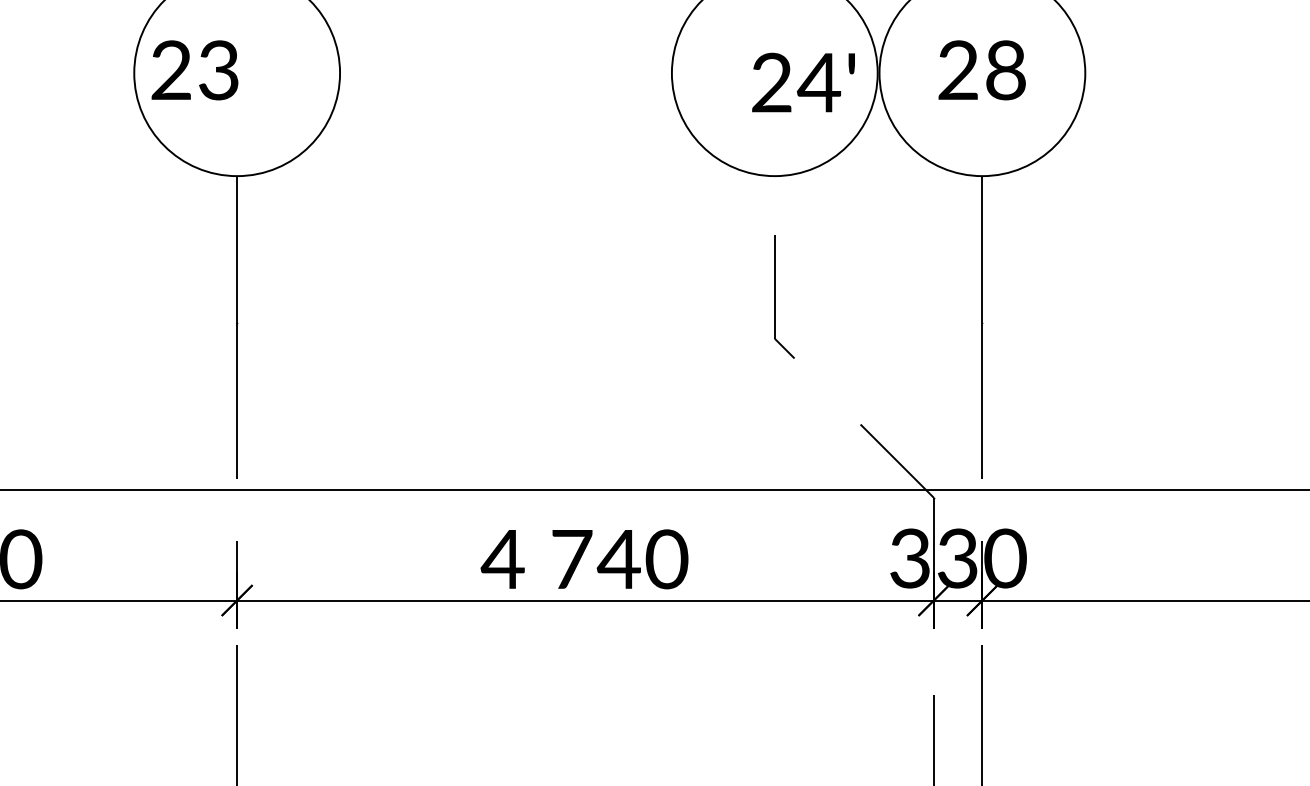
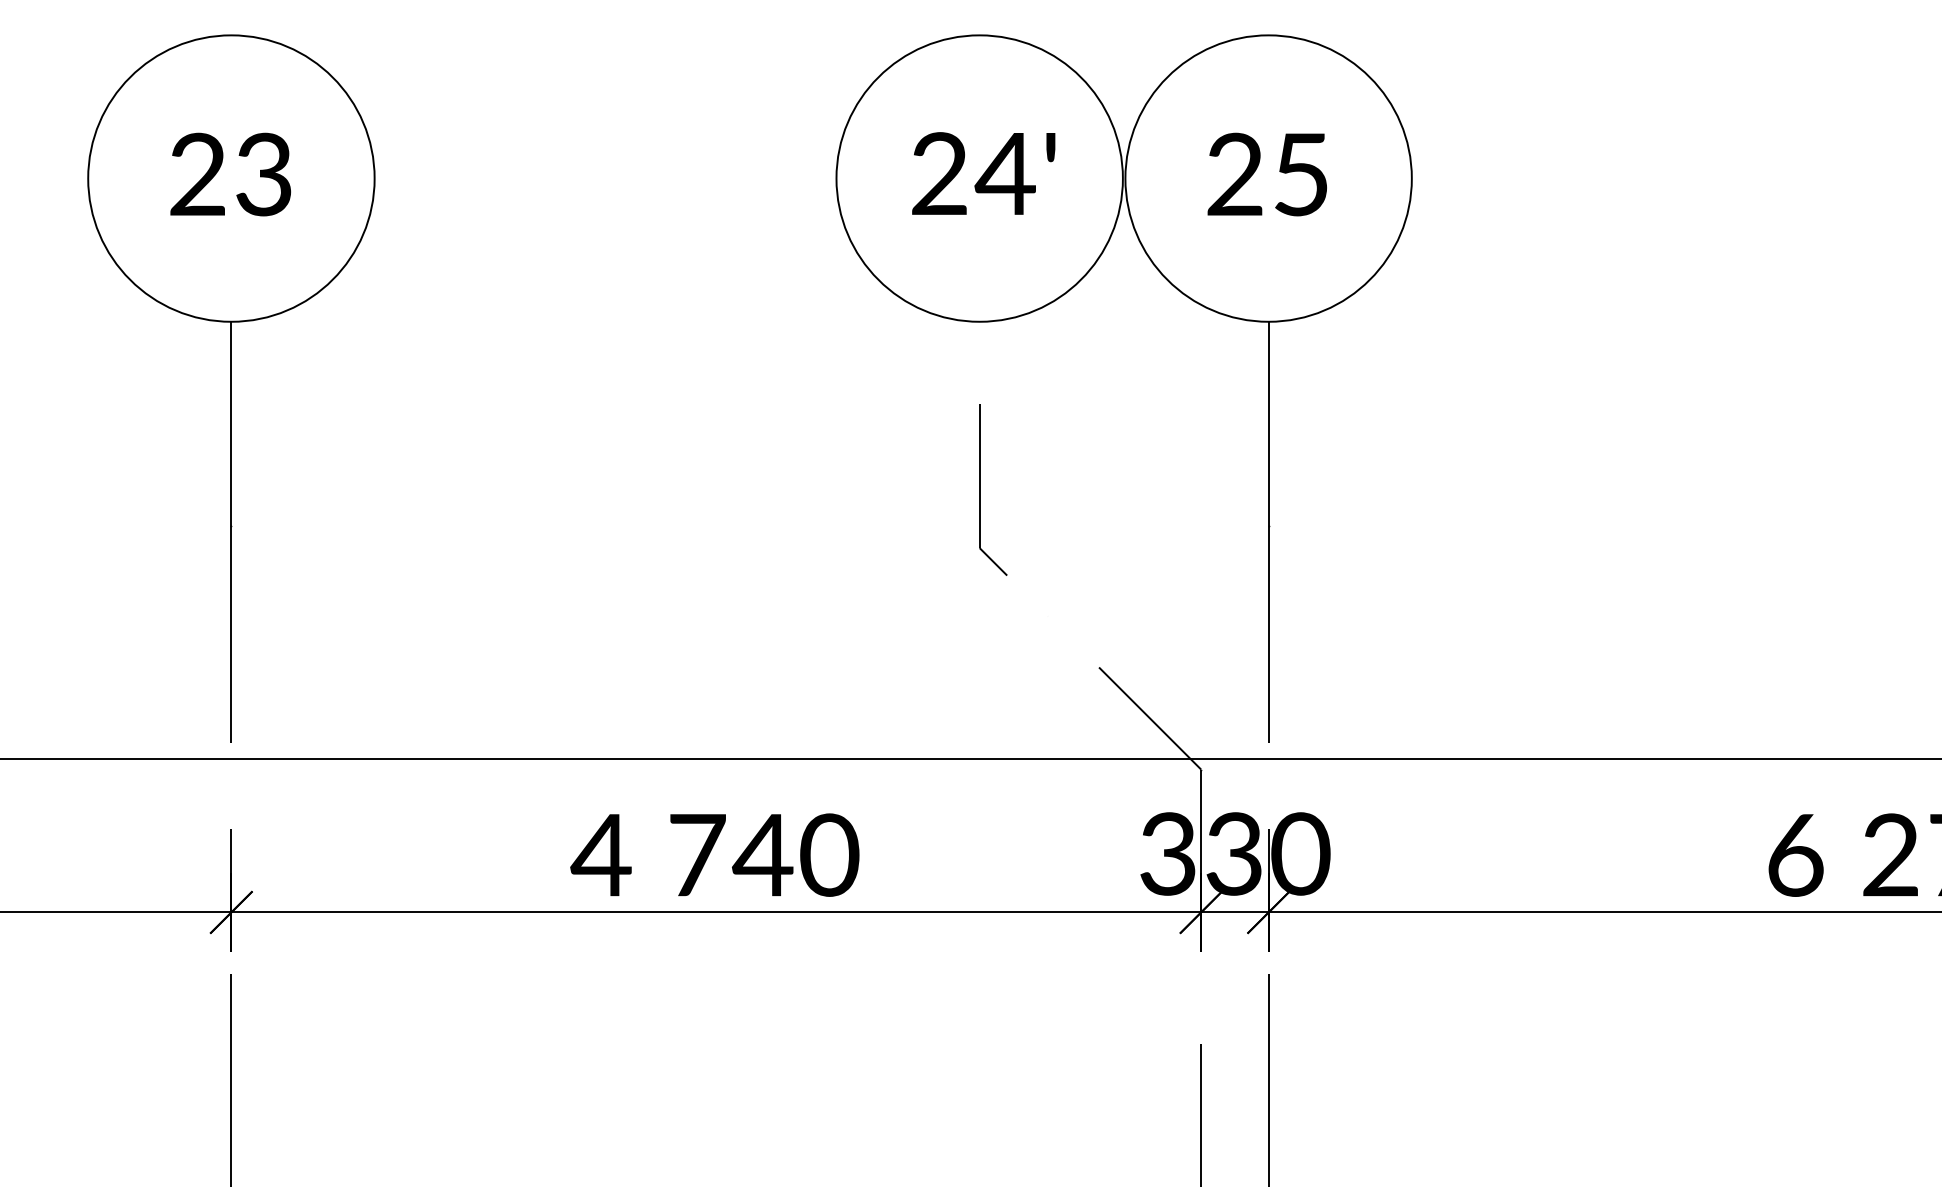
text: (194, 70) -> (230, 174), moved
text: (1006, 70) -> (1301, 174), 28 -> 25
text: (803, 82) -> (983, 173), moved

